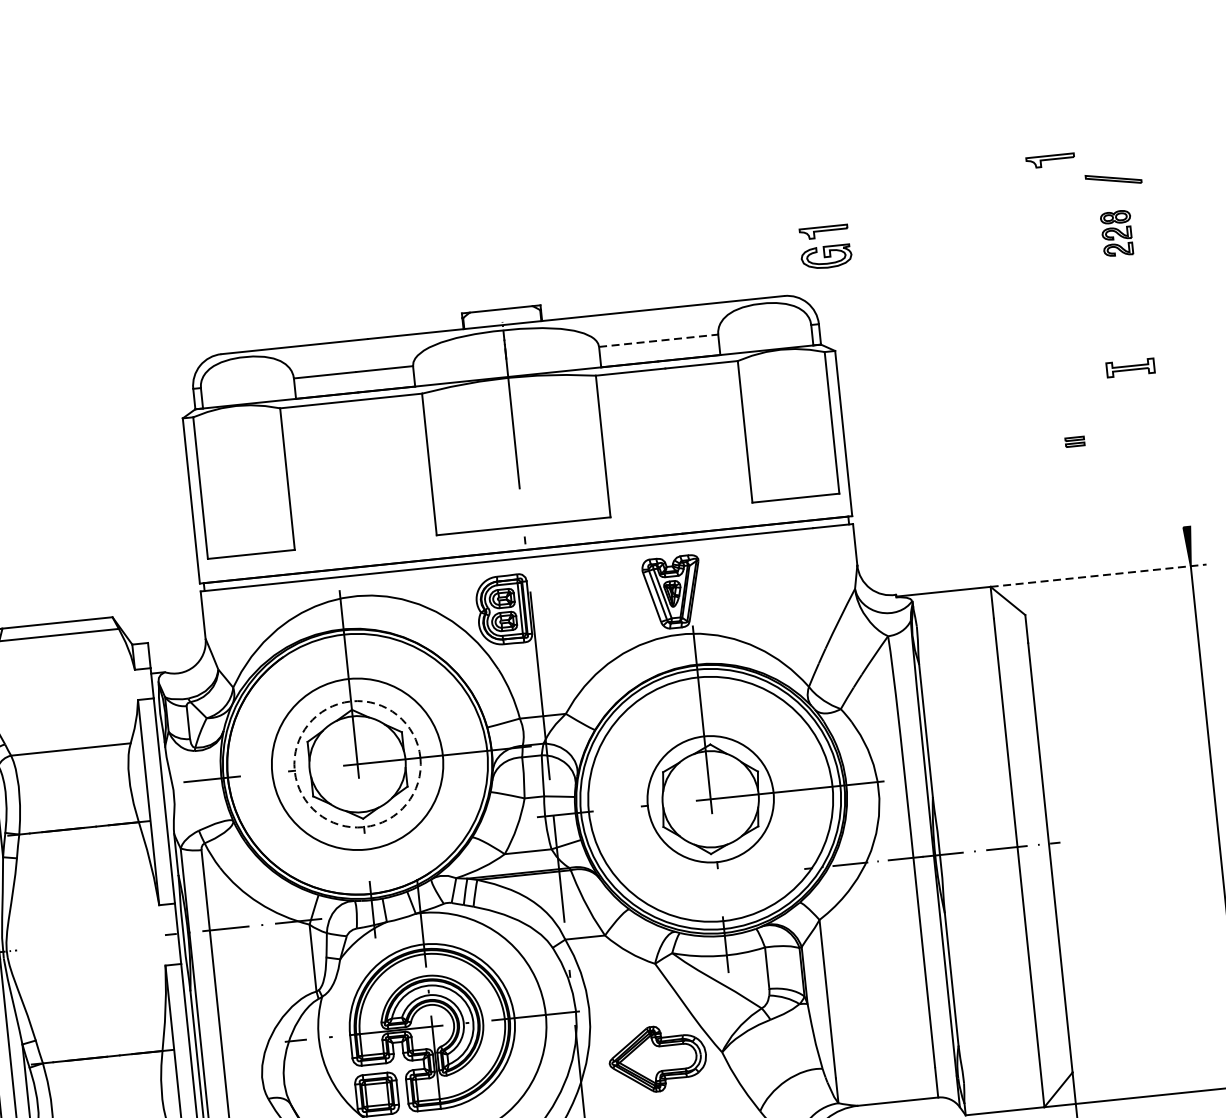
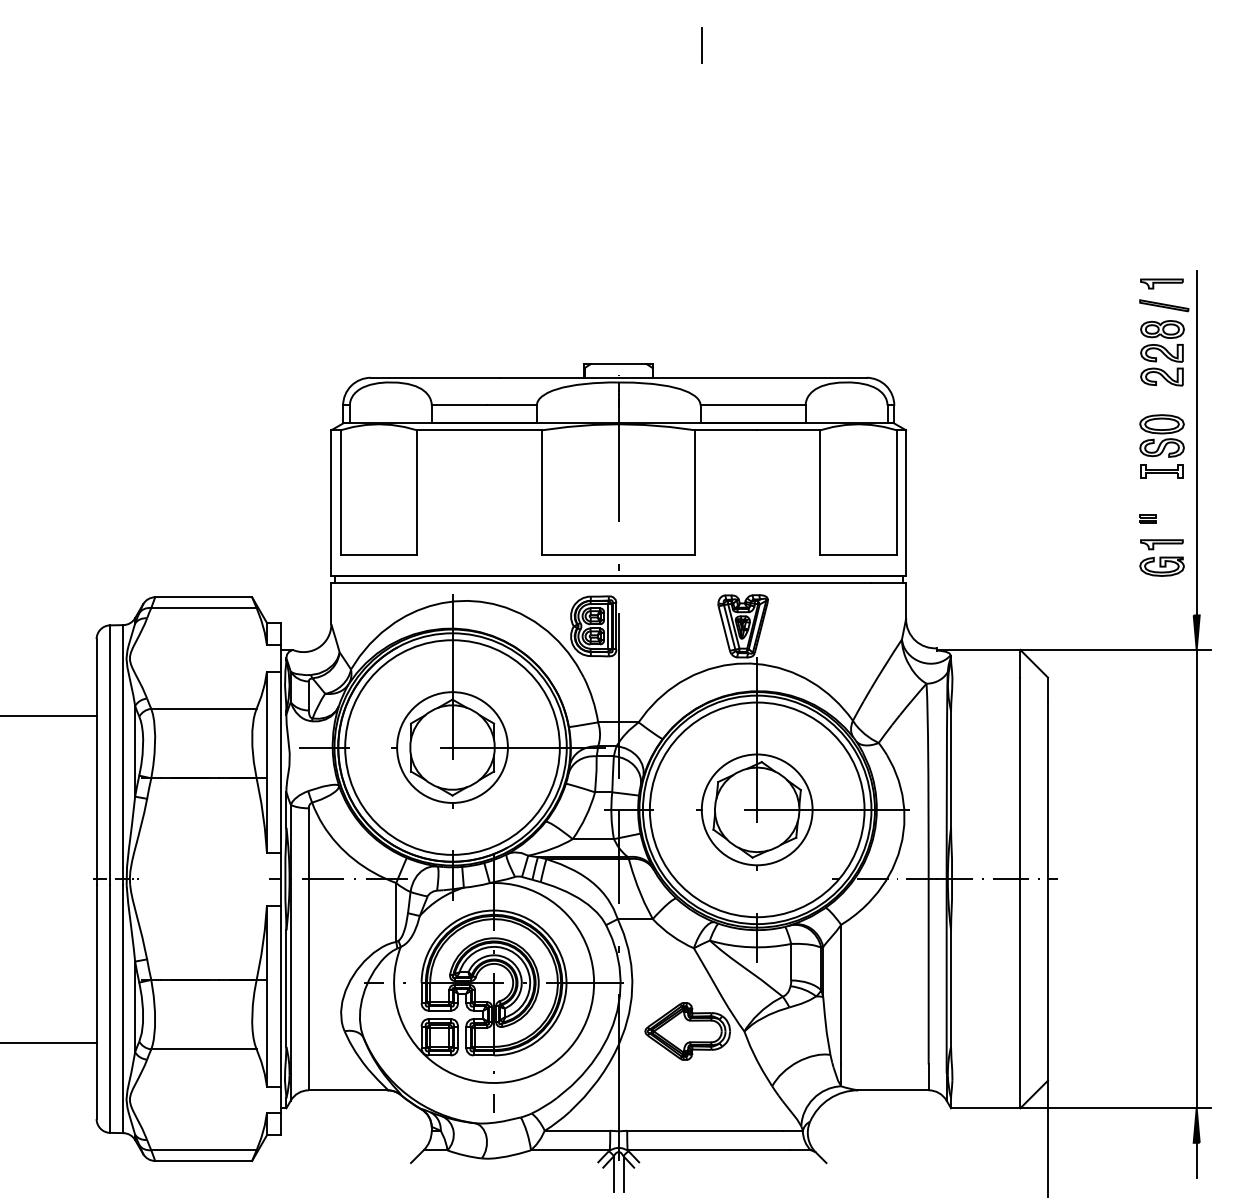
part: (1049, 160) -> (1161, 283), moved
part: (1117, 233) -> (1162, 353), size x1.67
part: (824, 246) -> (1161, 557), moved
part: (1125, 326) -> (1161, 435), added
line: (1166, 331) -> (1196, 443), added
line: (659, 340) -> (753, 405), dashed -> solid
part: (1074, 441) -> (1147, 518), moved
line: (1098, 575) -> (1115, 649), dashed -> solid
circle: (357, 764) -> (452, 747), dashed -> solid
circle: (357, 764) -> (452, 747), size x1.43

